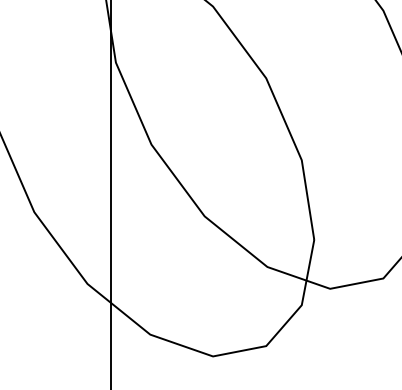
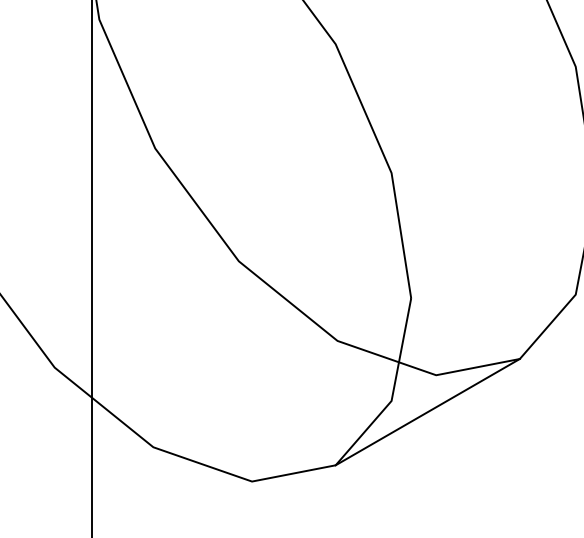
line: (324, 312) -> (427, 412), added

